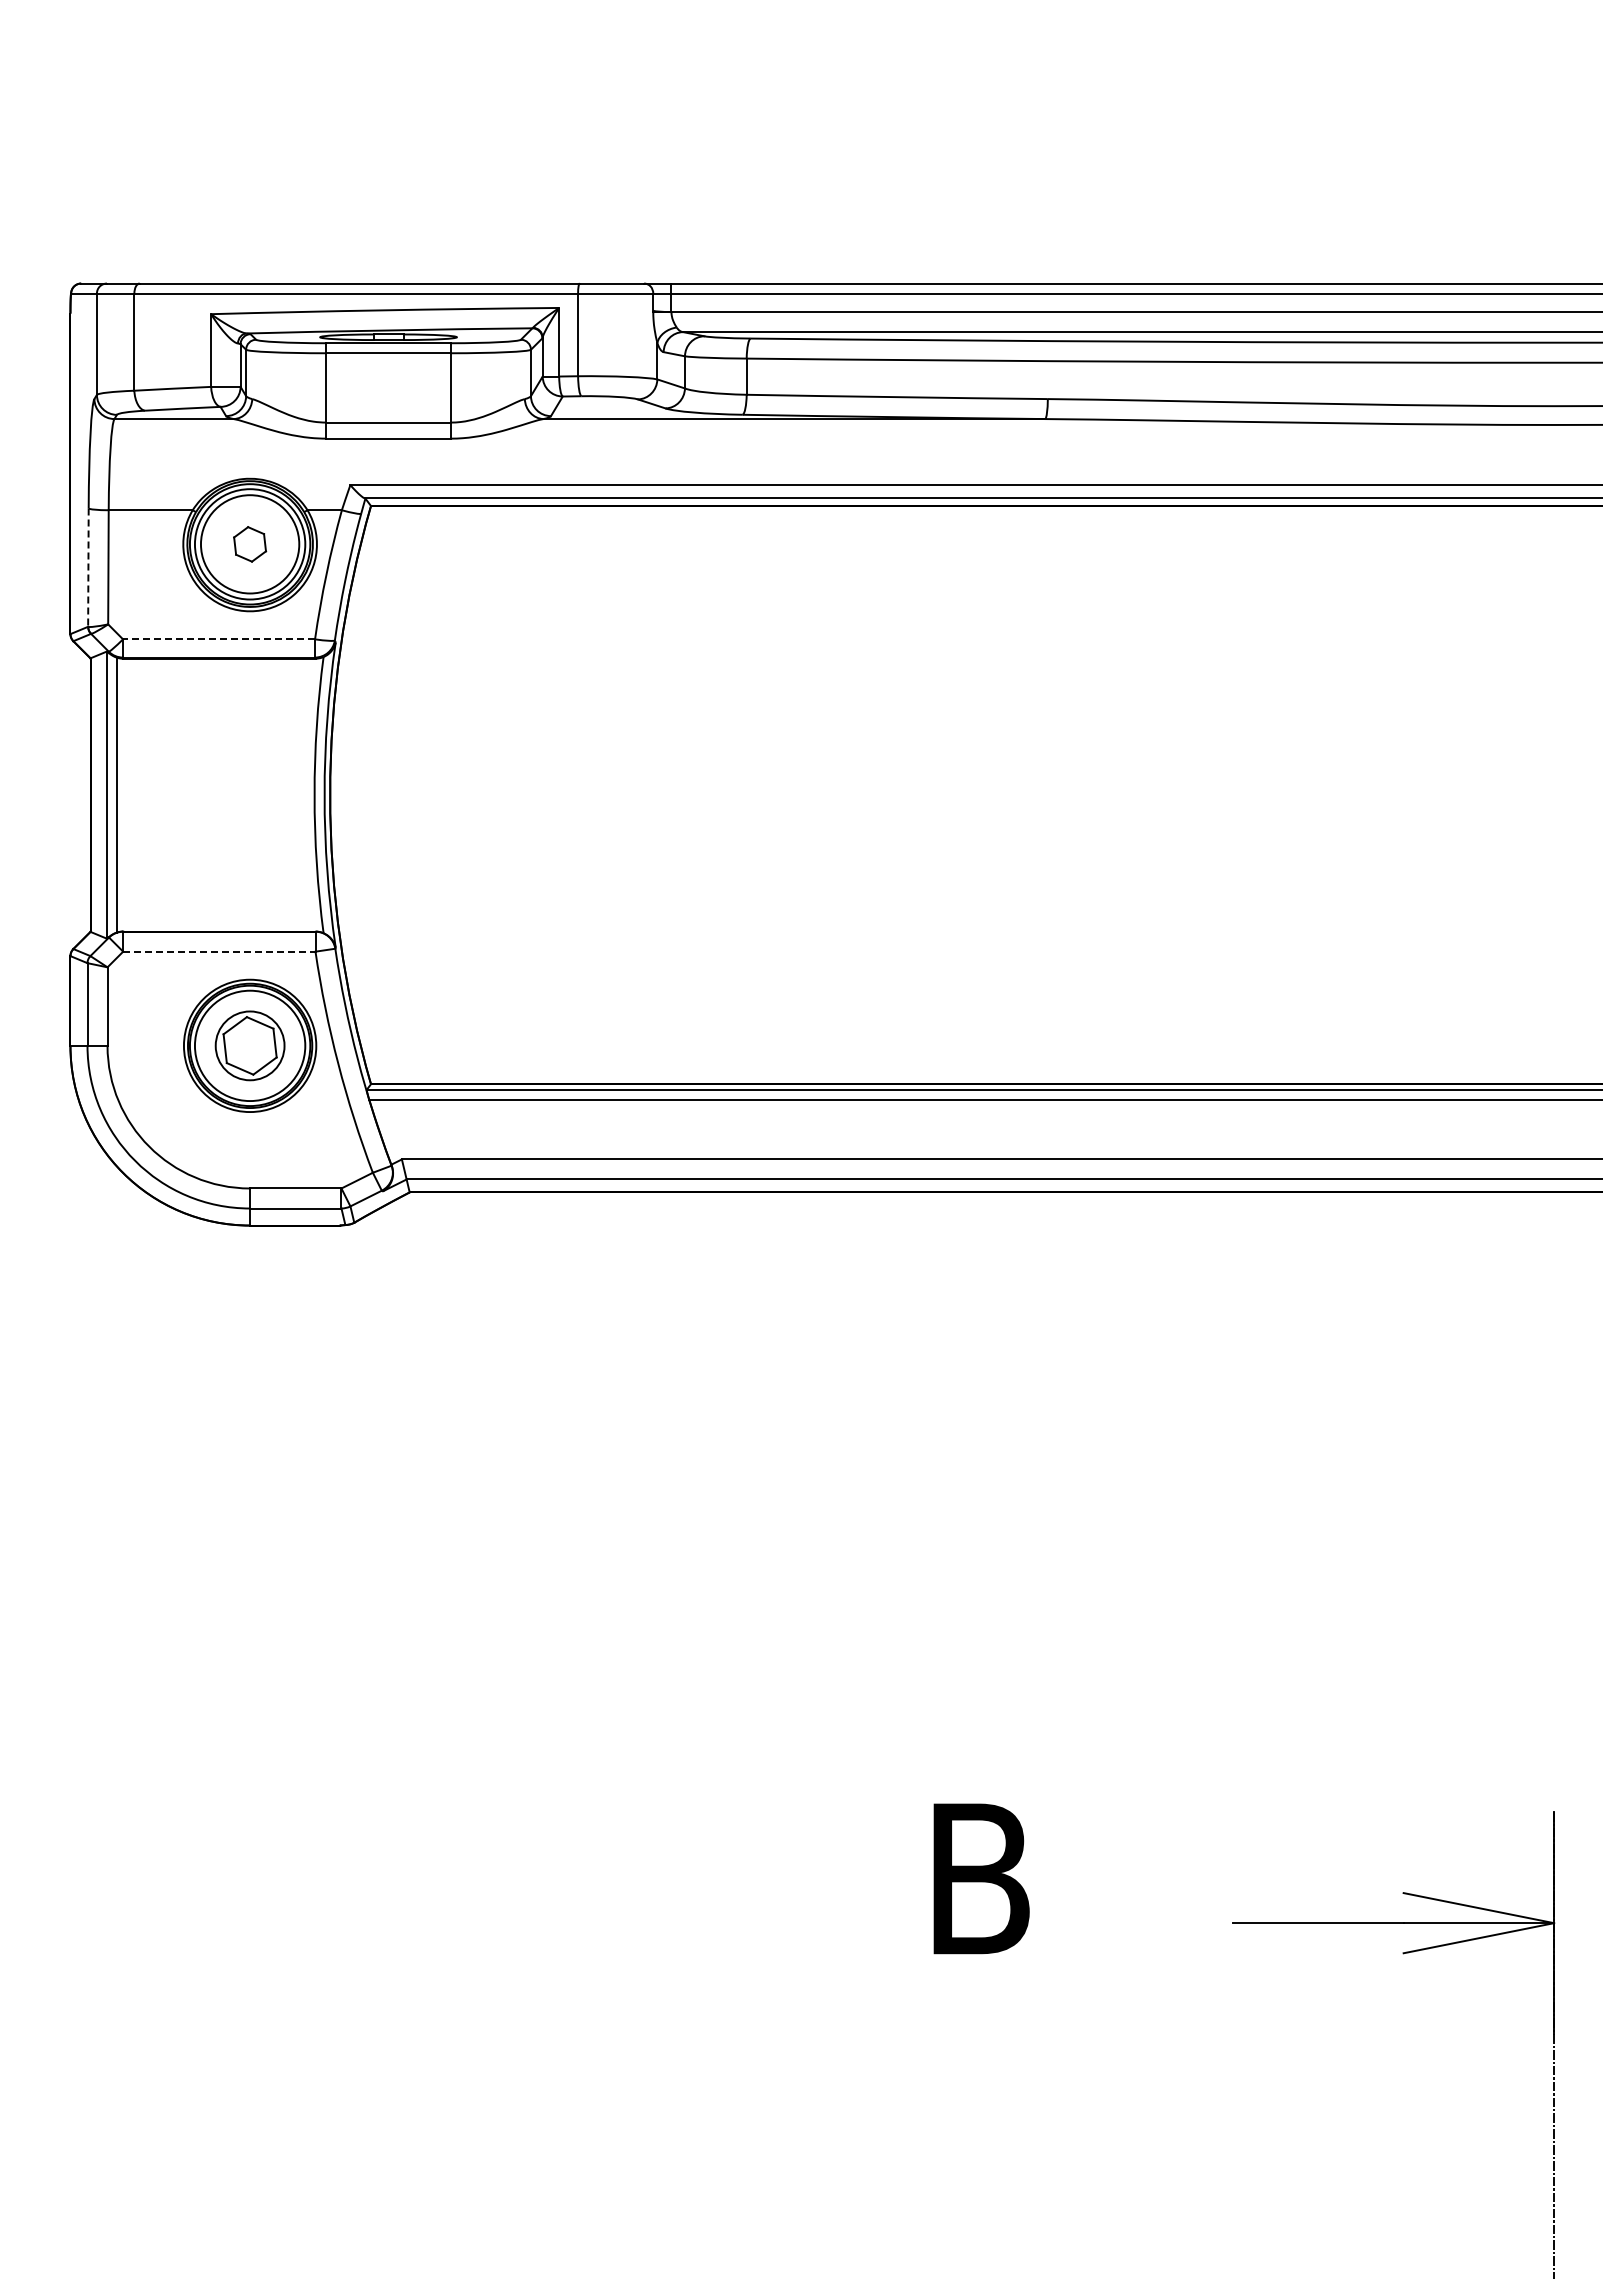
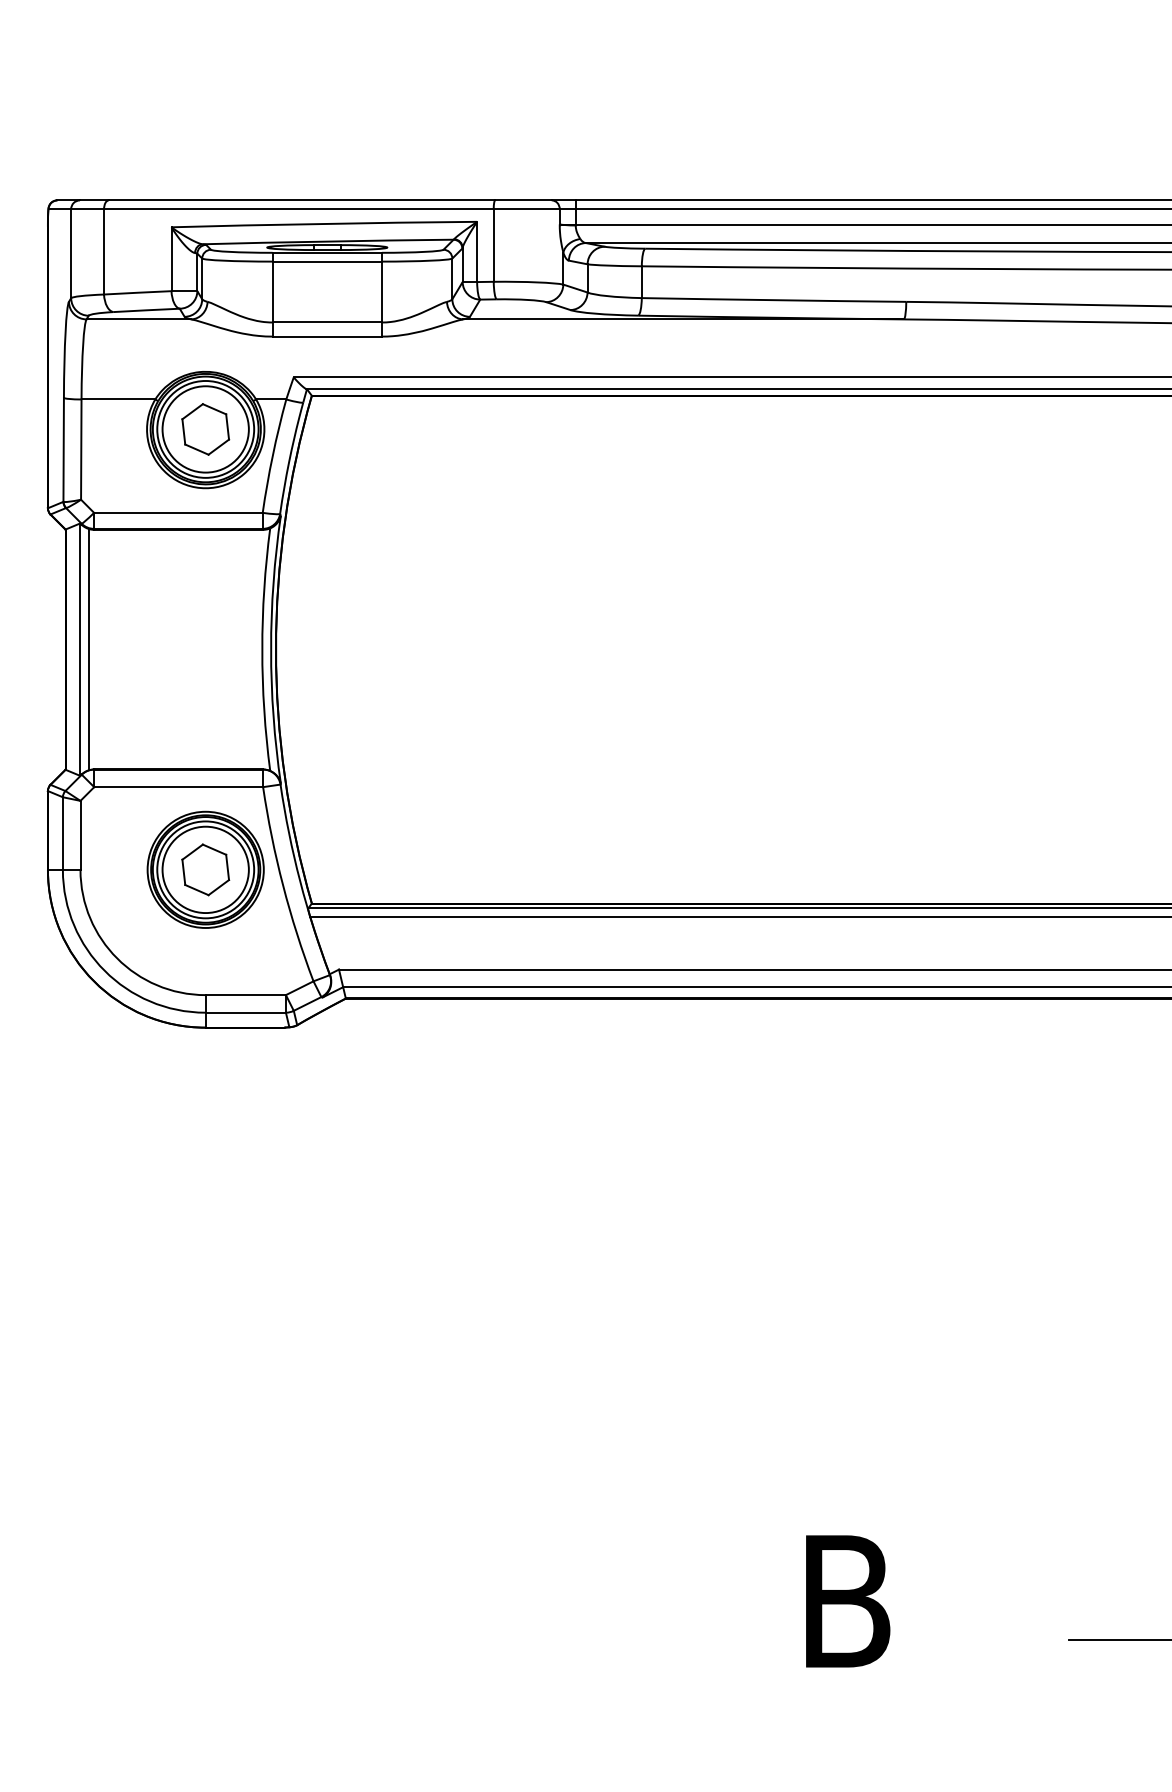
part: (249, 544) -> (205, 429), size x1.67
line: (88, 568) -> (63, 450), dashed -> solid
line: (218, 639) -> (177, 512), dashed -> solid
line: (219, 951) -> (178, 786), dashed -> solid
circle: (249, 1045) -> (205, 869), size x1.43

